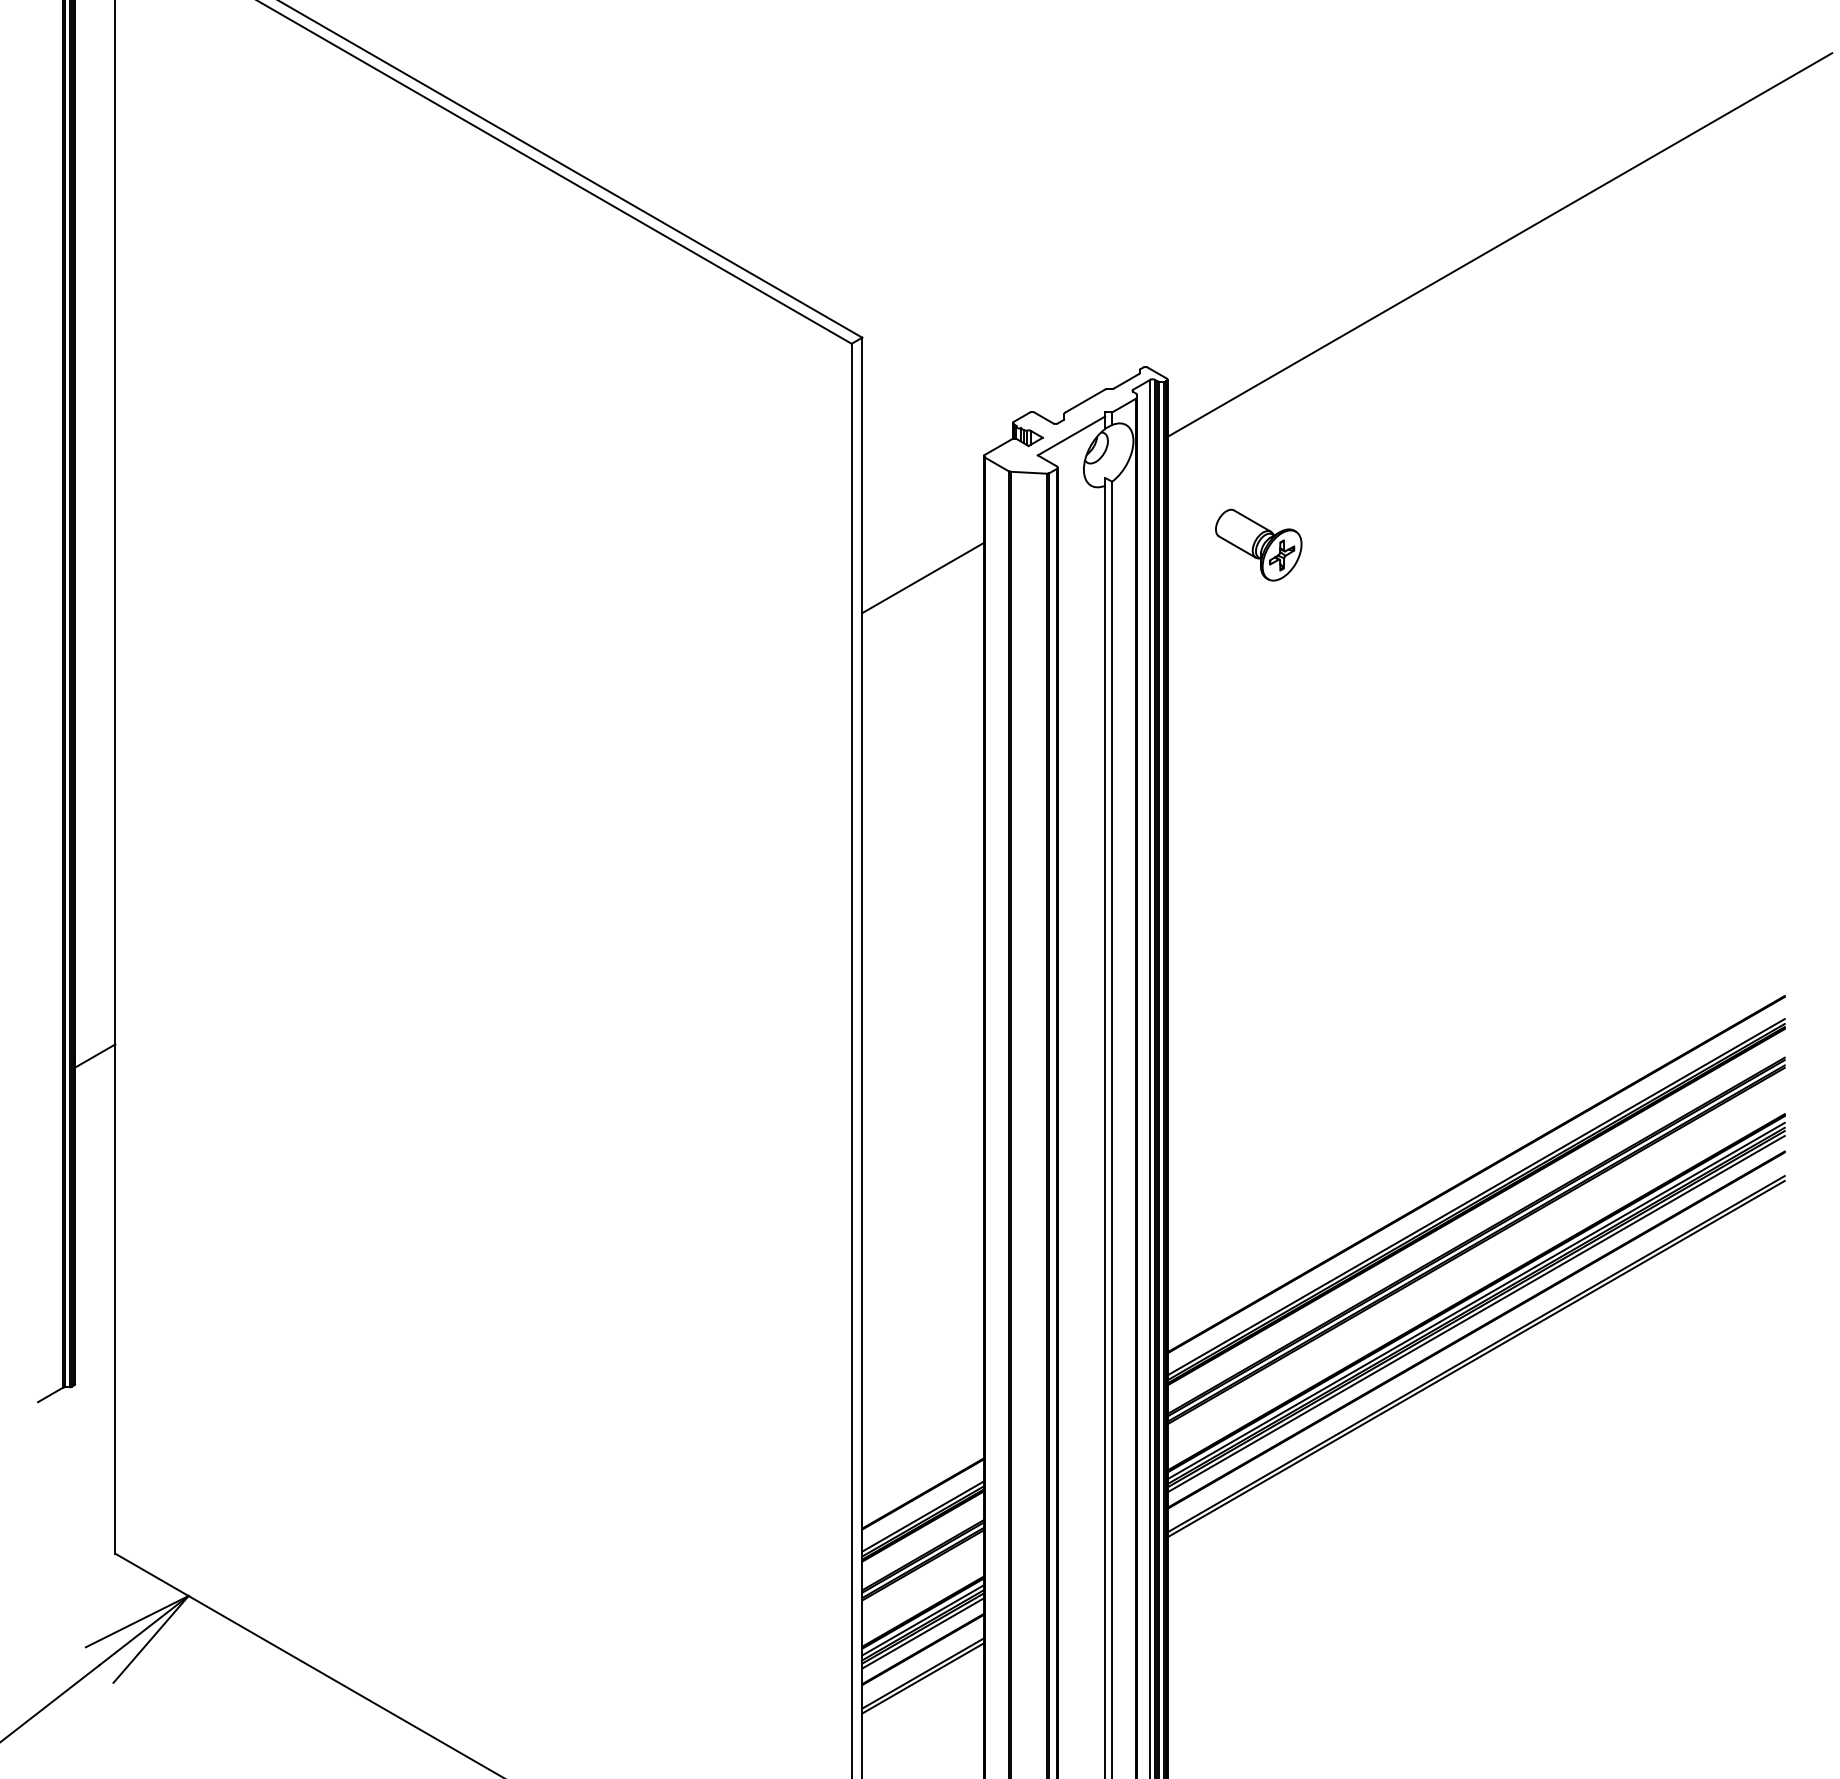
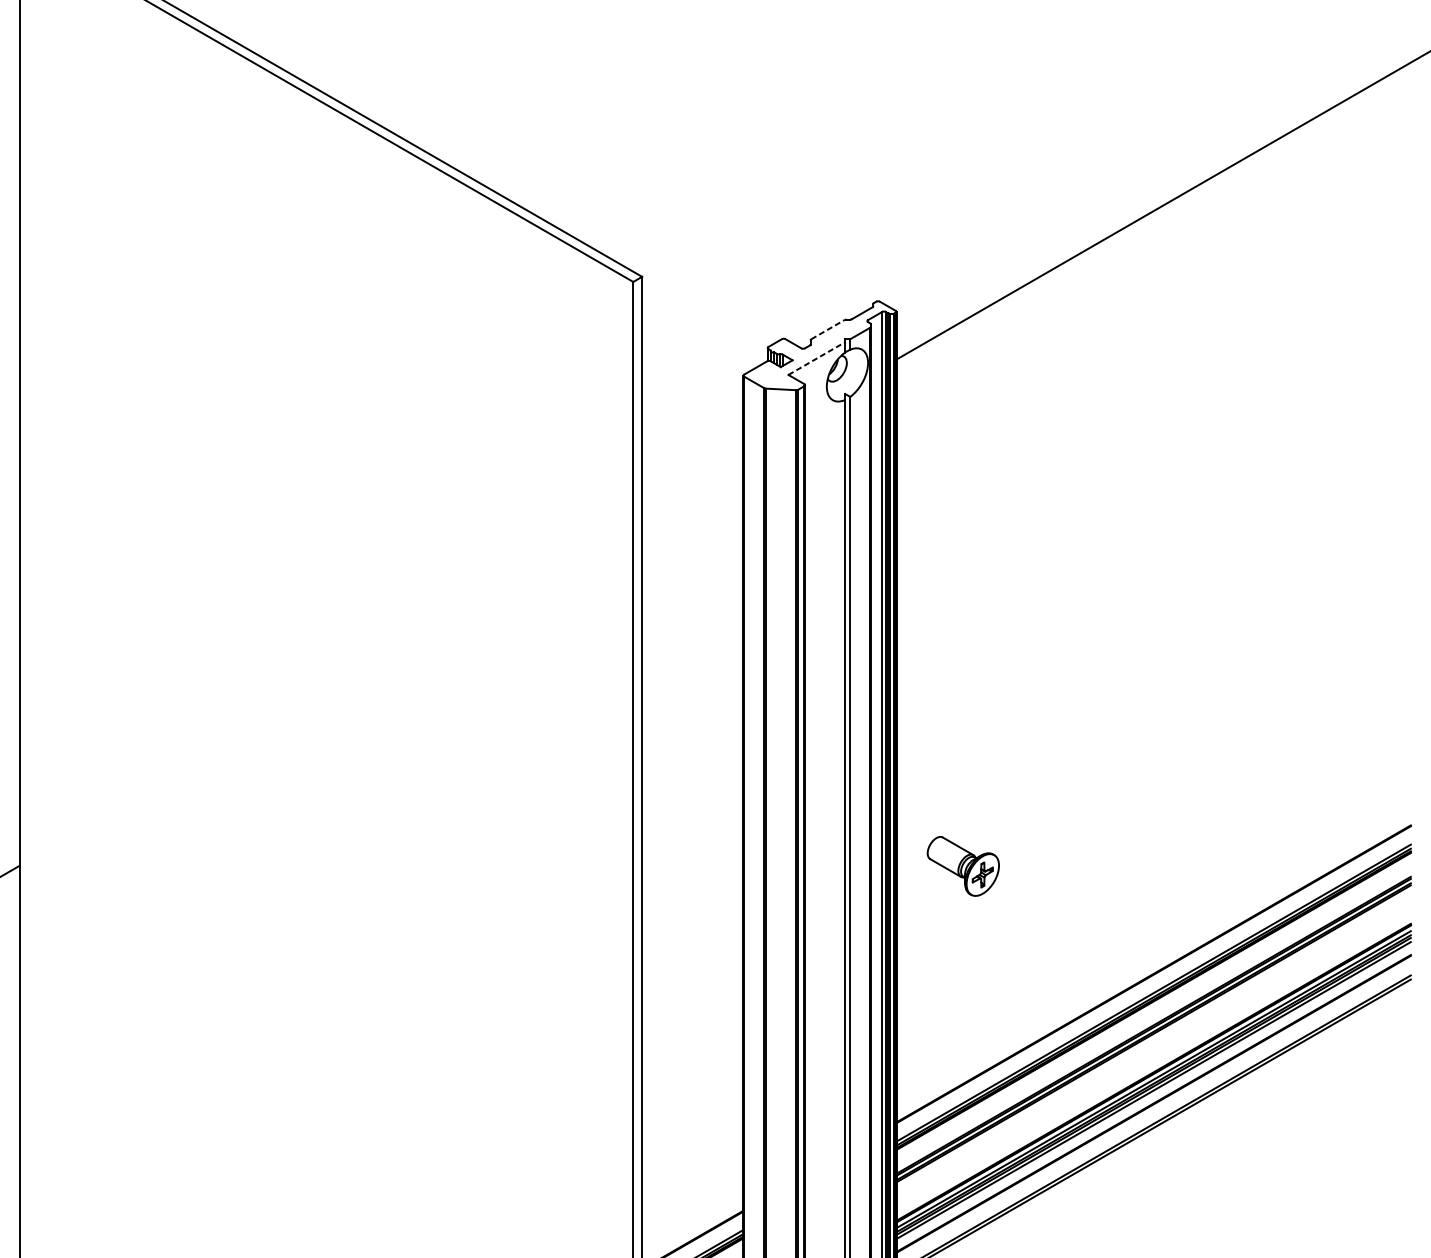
line: (1085, 400) -> (828, 329), solid -> dashed
line: (1071, 435) -> (816, 358), solid -> dashed
part: (1258, 544) -> (963, 865), moved
line: (922, 577) -> (692, 476), removed

